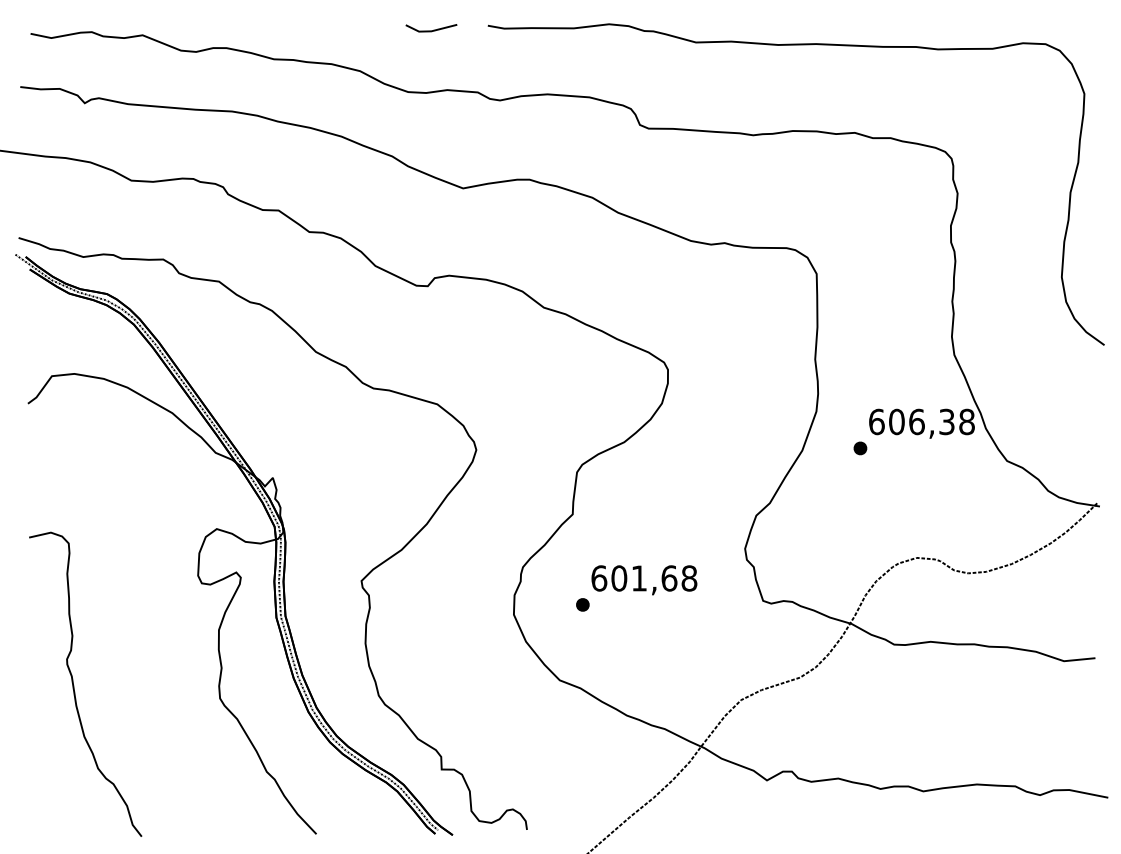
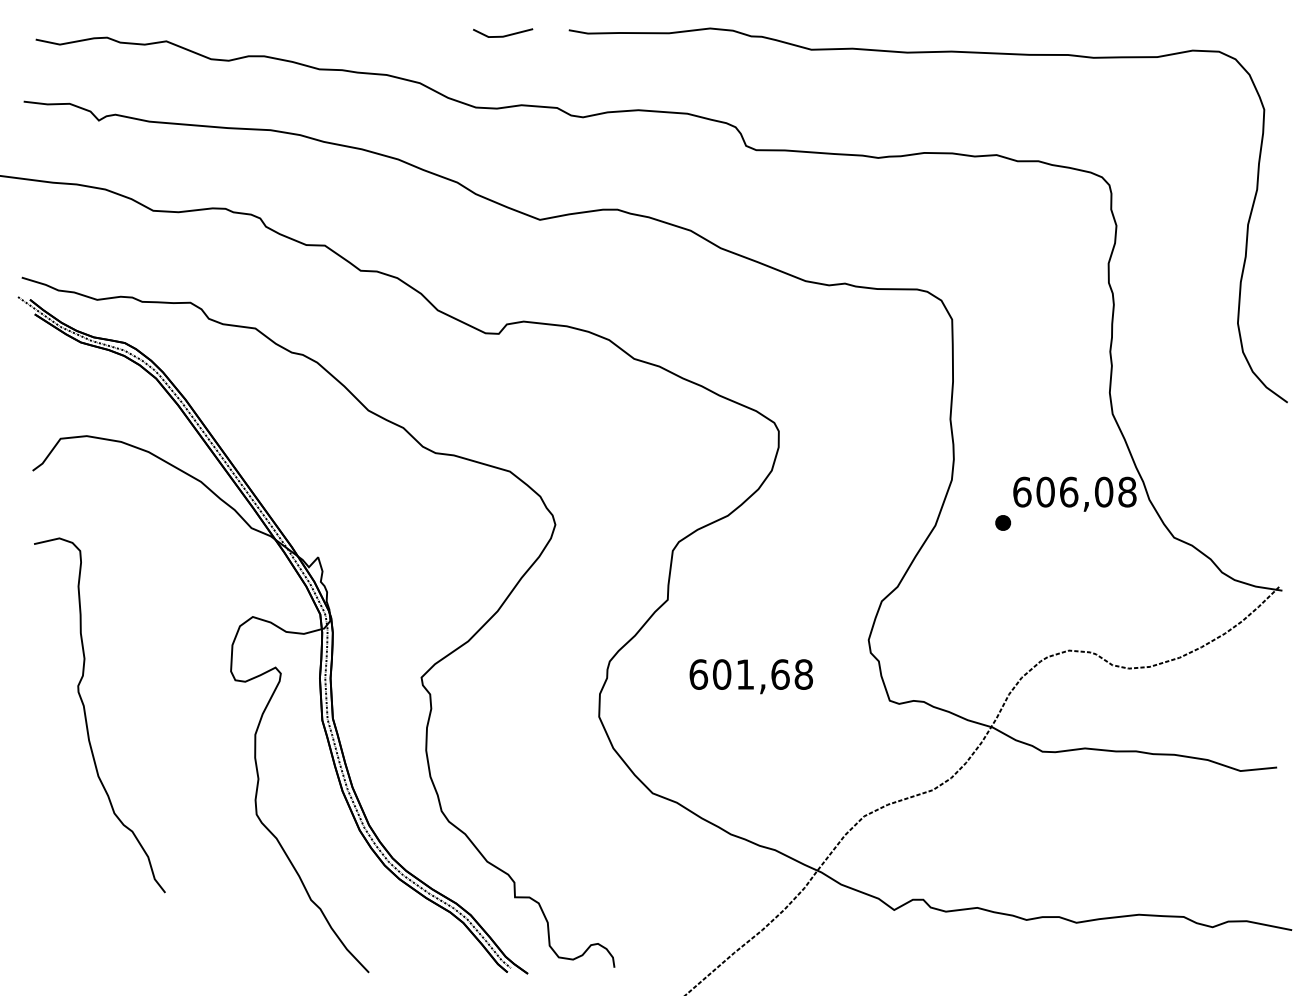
text: (946, 421) -> (1103, 491), 606,38 -> 606,08
part: (582, 604) -> (679, 704), removed
curve: (74, 685) -> (86, 716), moved

